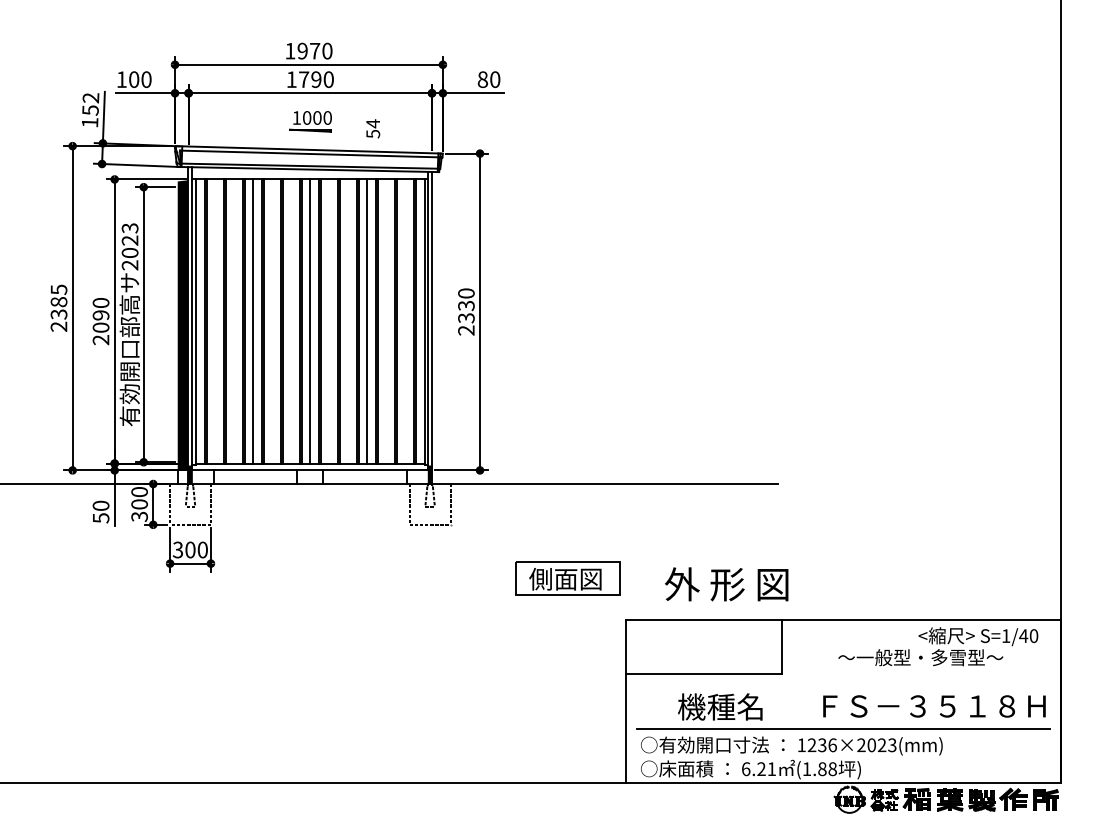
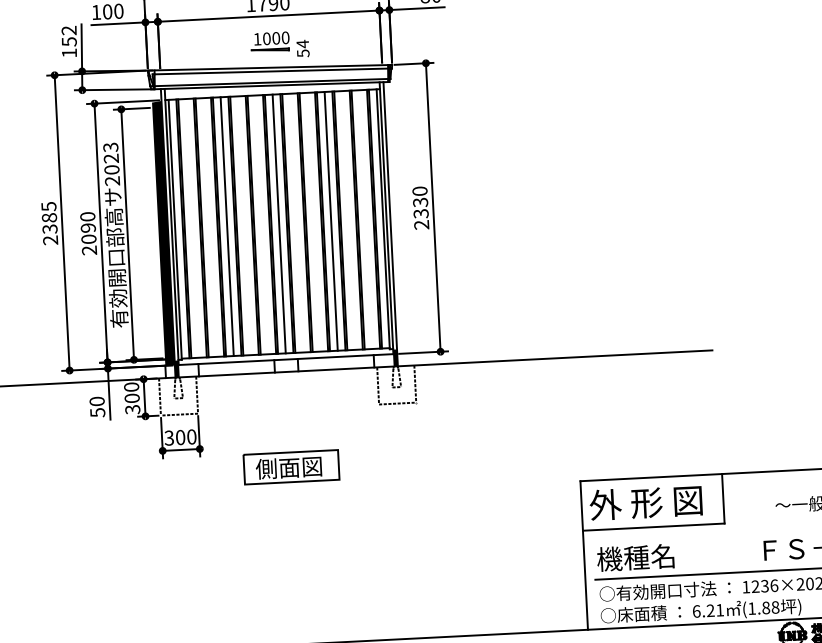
text: (373, 128) -> (303, 48), moved
part: (567, 578) -> (290, 467), moved
text: (726, 584) -> (645, 502), moved
text: (720, 706) -> (635, 557), moved

